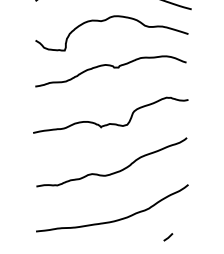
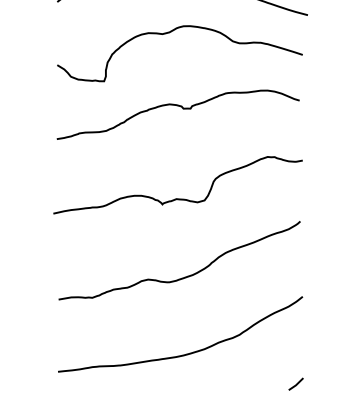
line: (168, 237) -> (296, 384), moved

